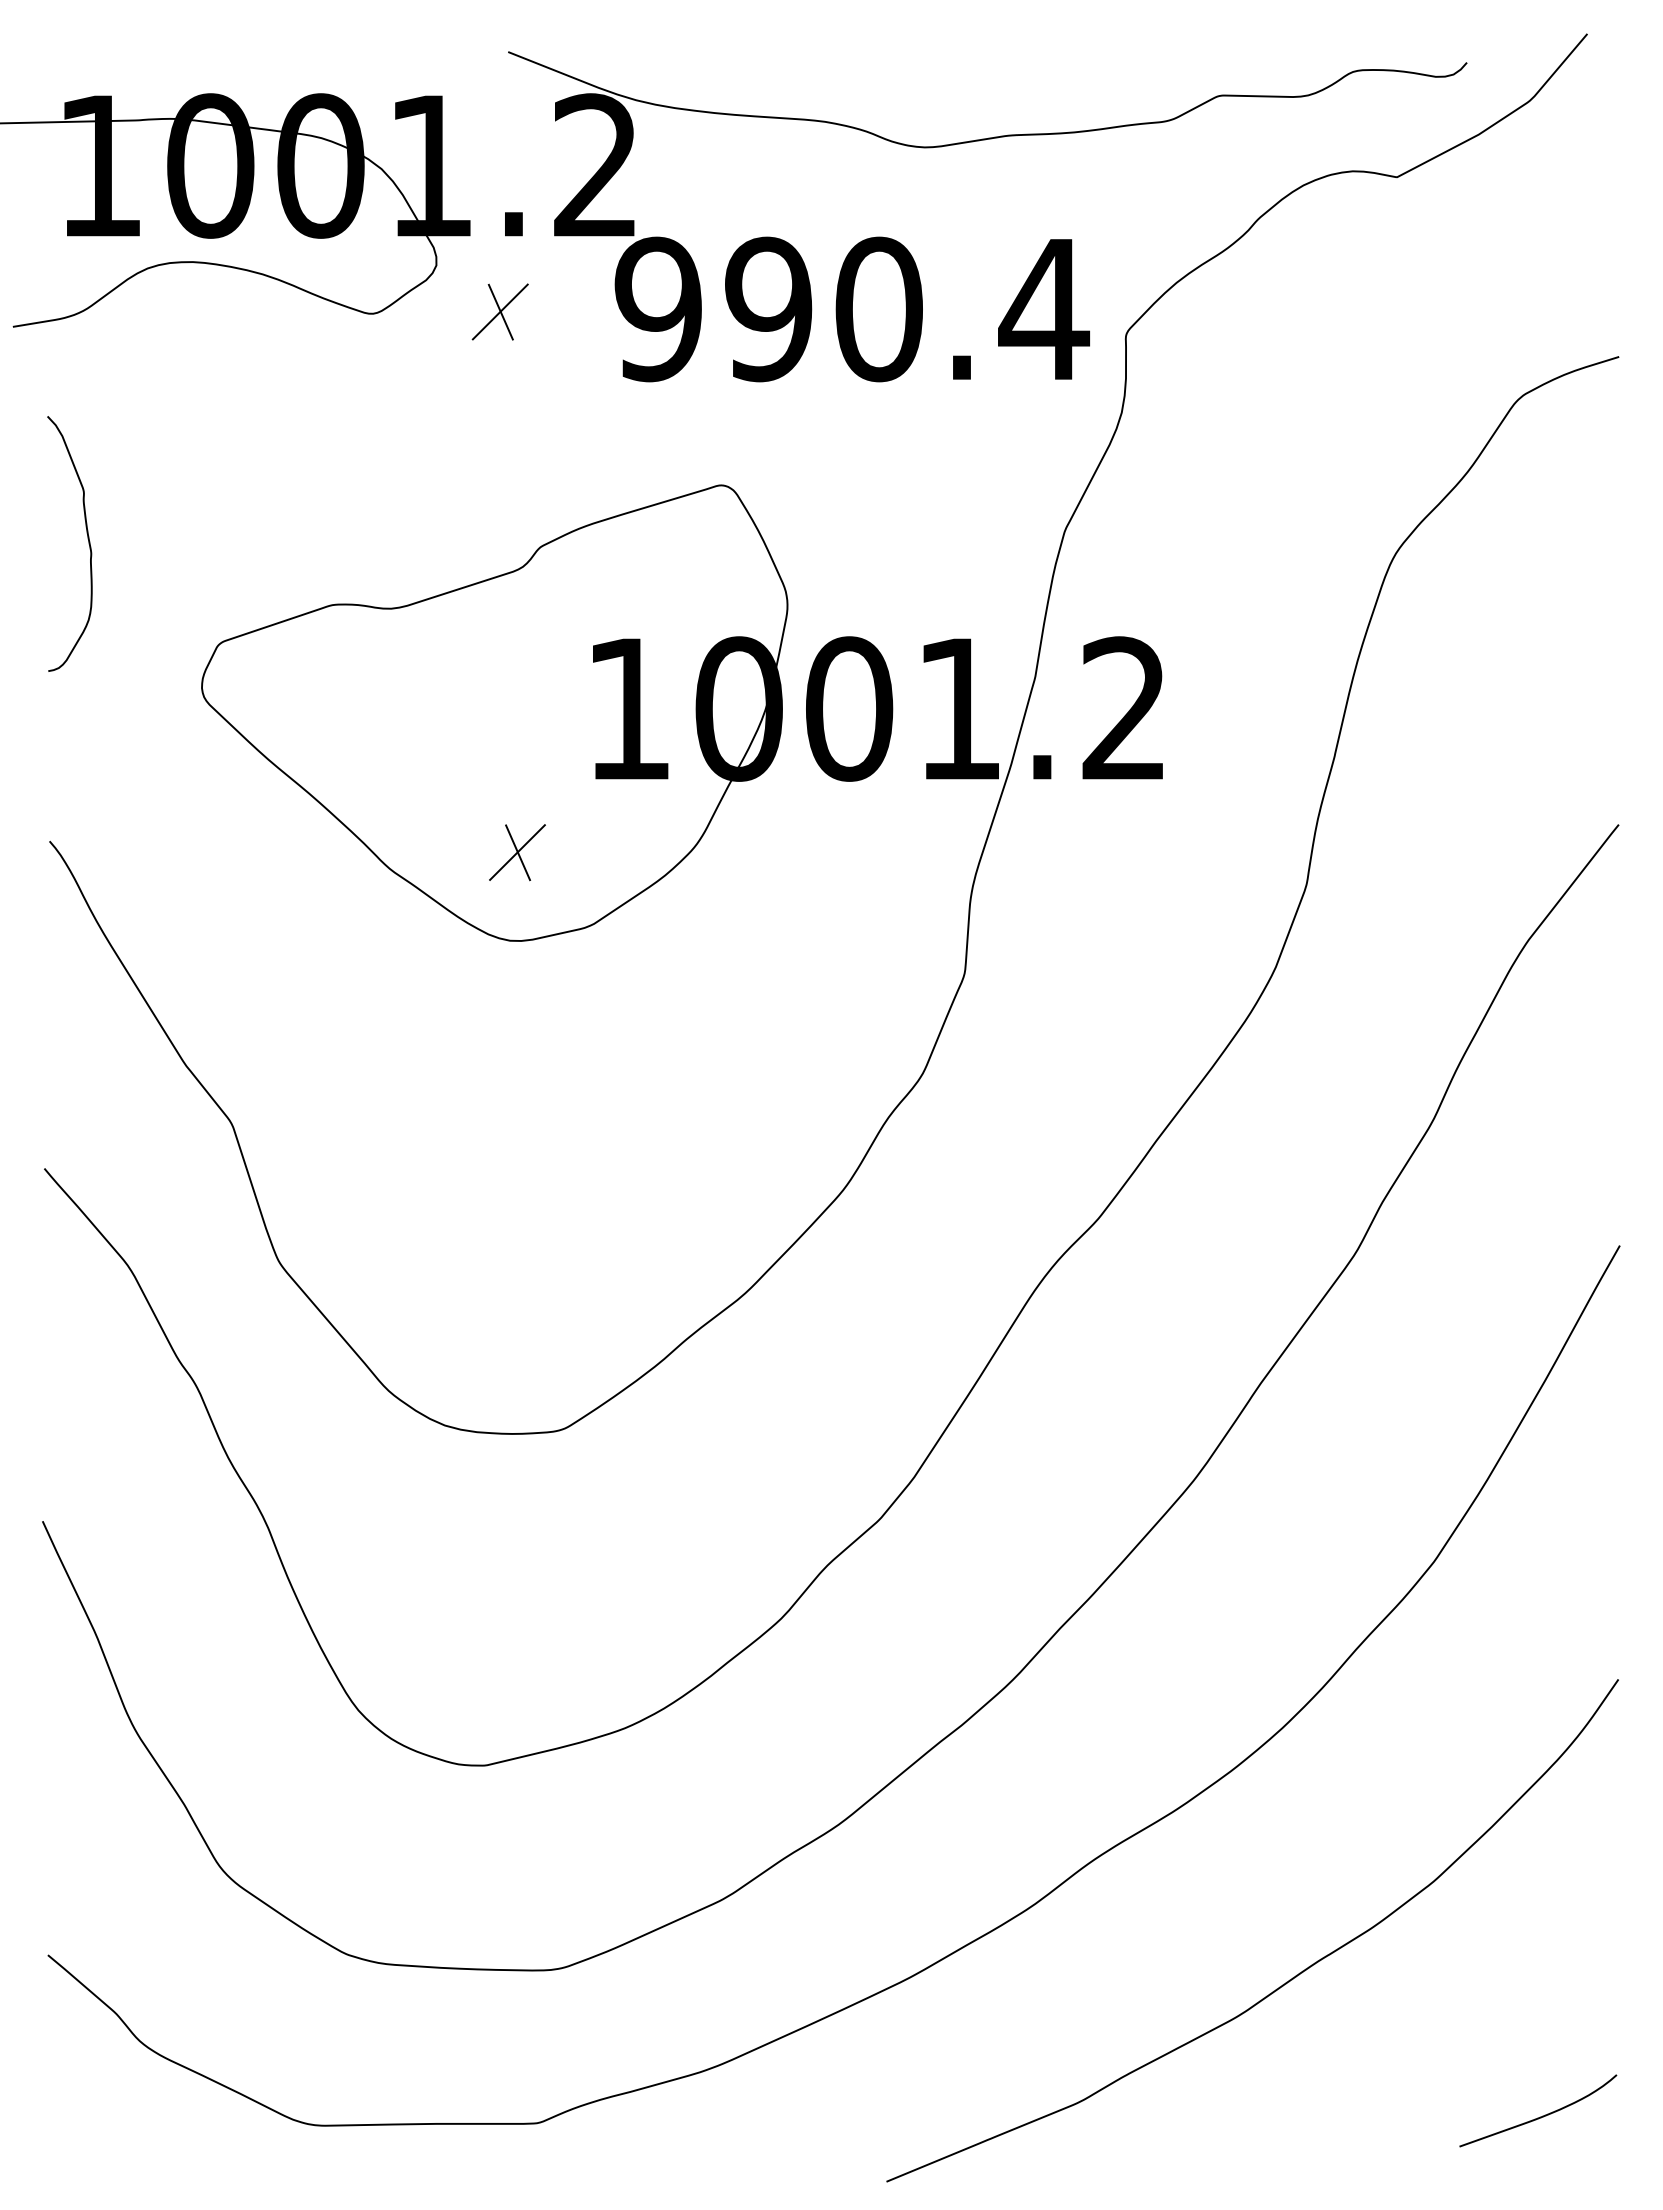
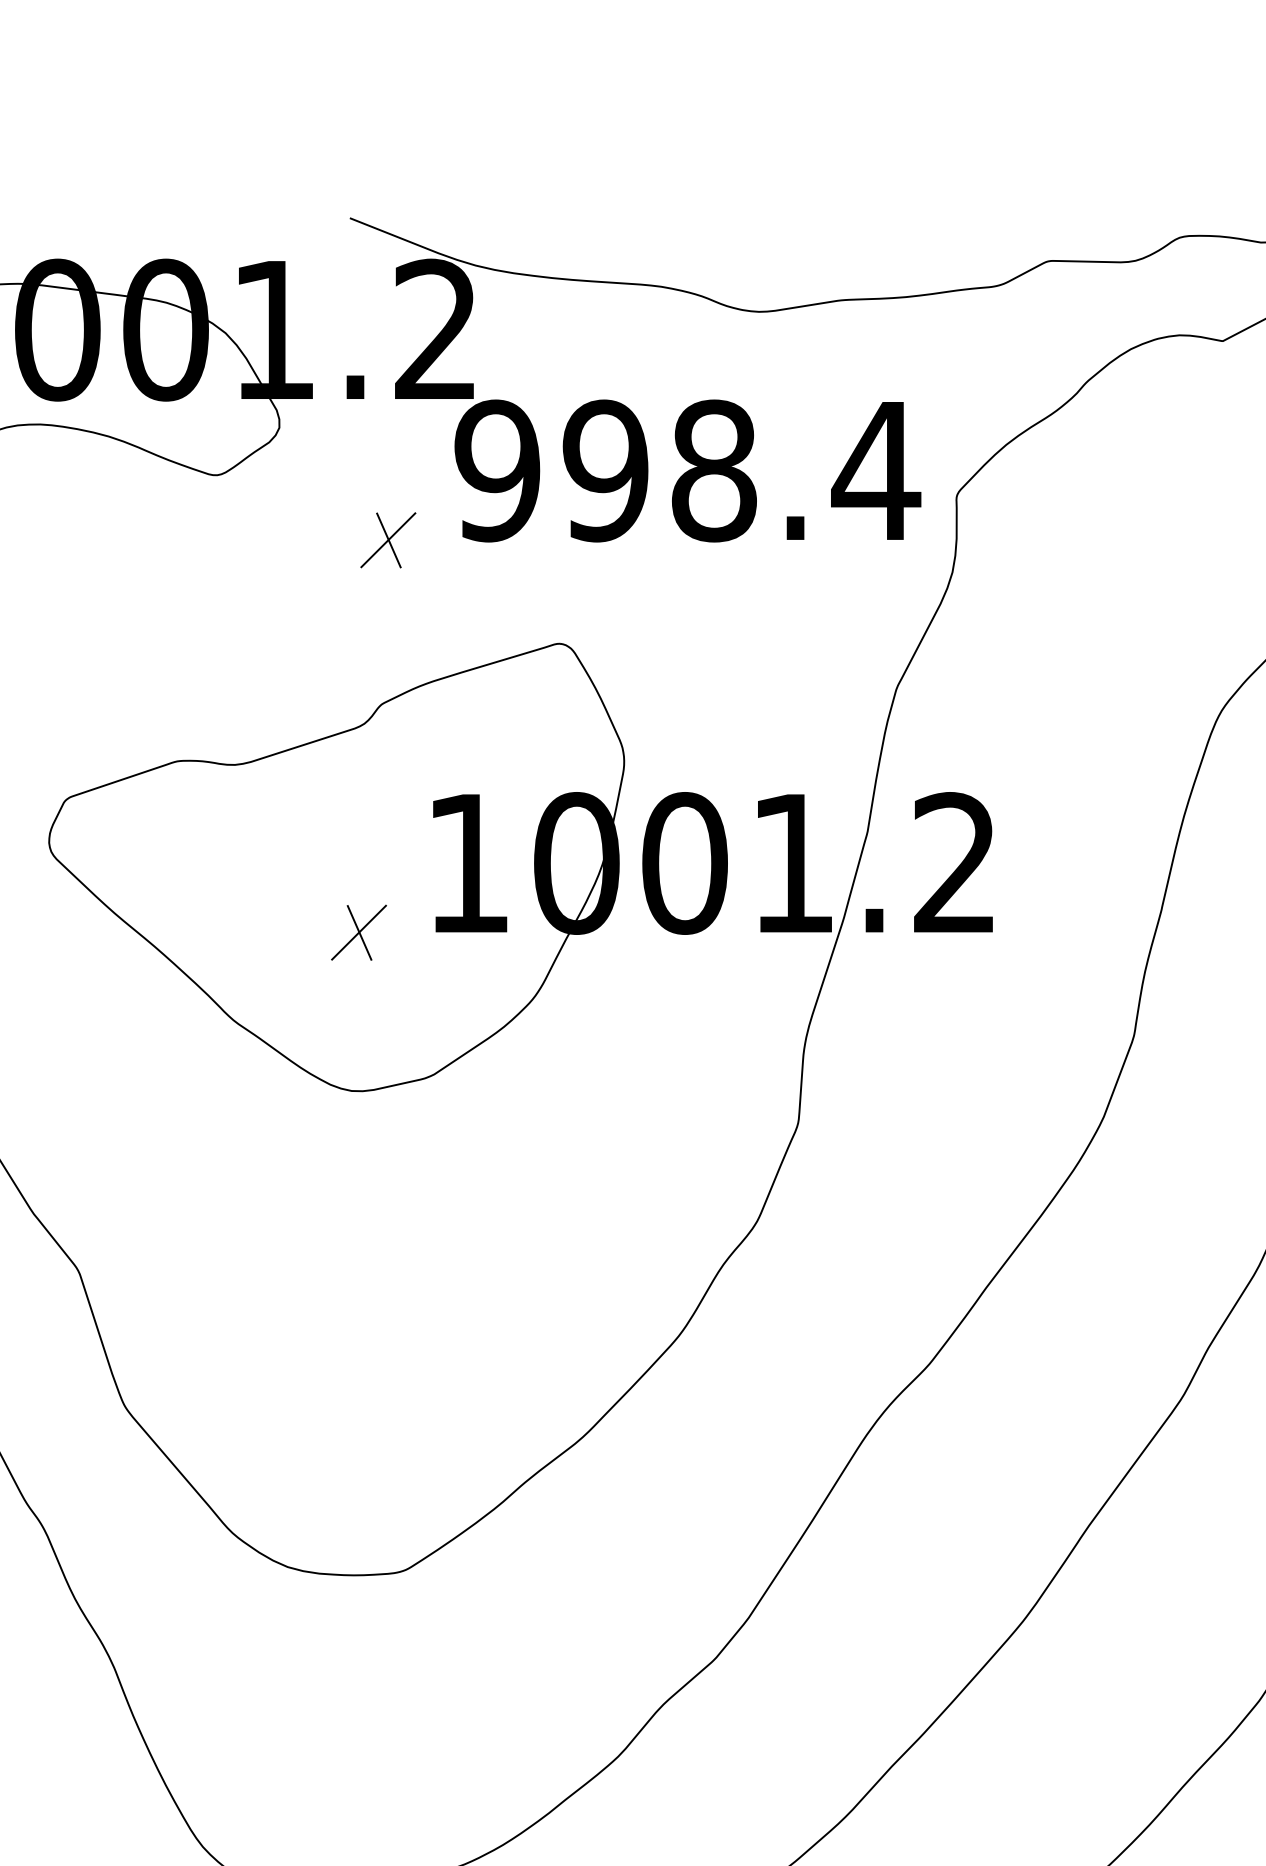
text: (878, 309) -> (713, 471), 990.4 -> 998.4
part: (499, 311) -> (387, 539), moved
part: (517, 852) -> (359, 932), moved

